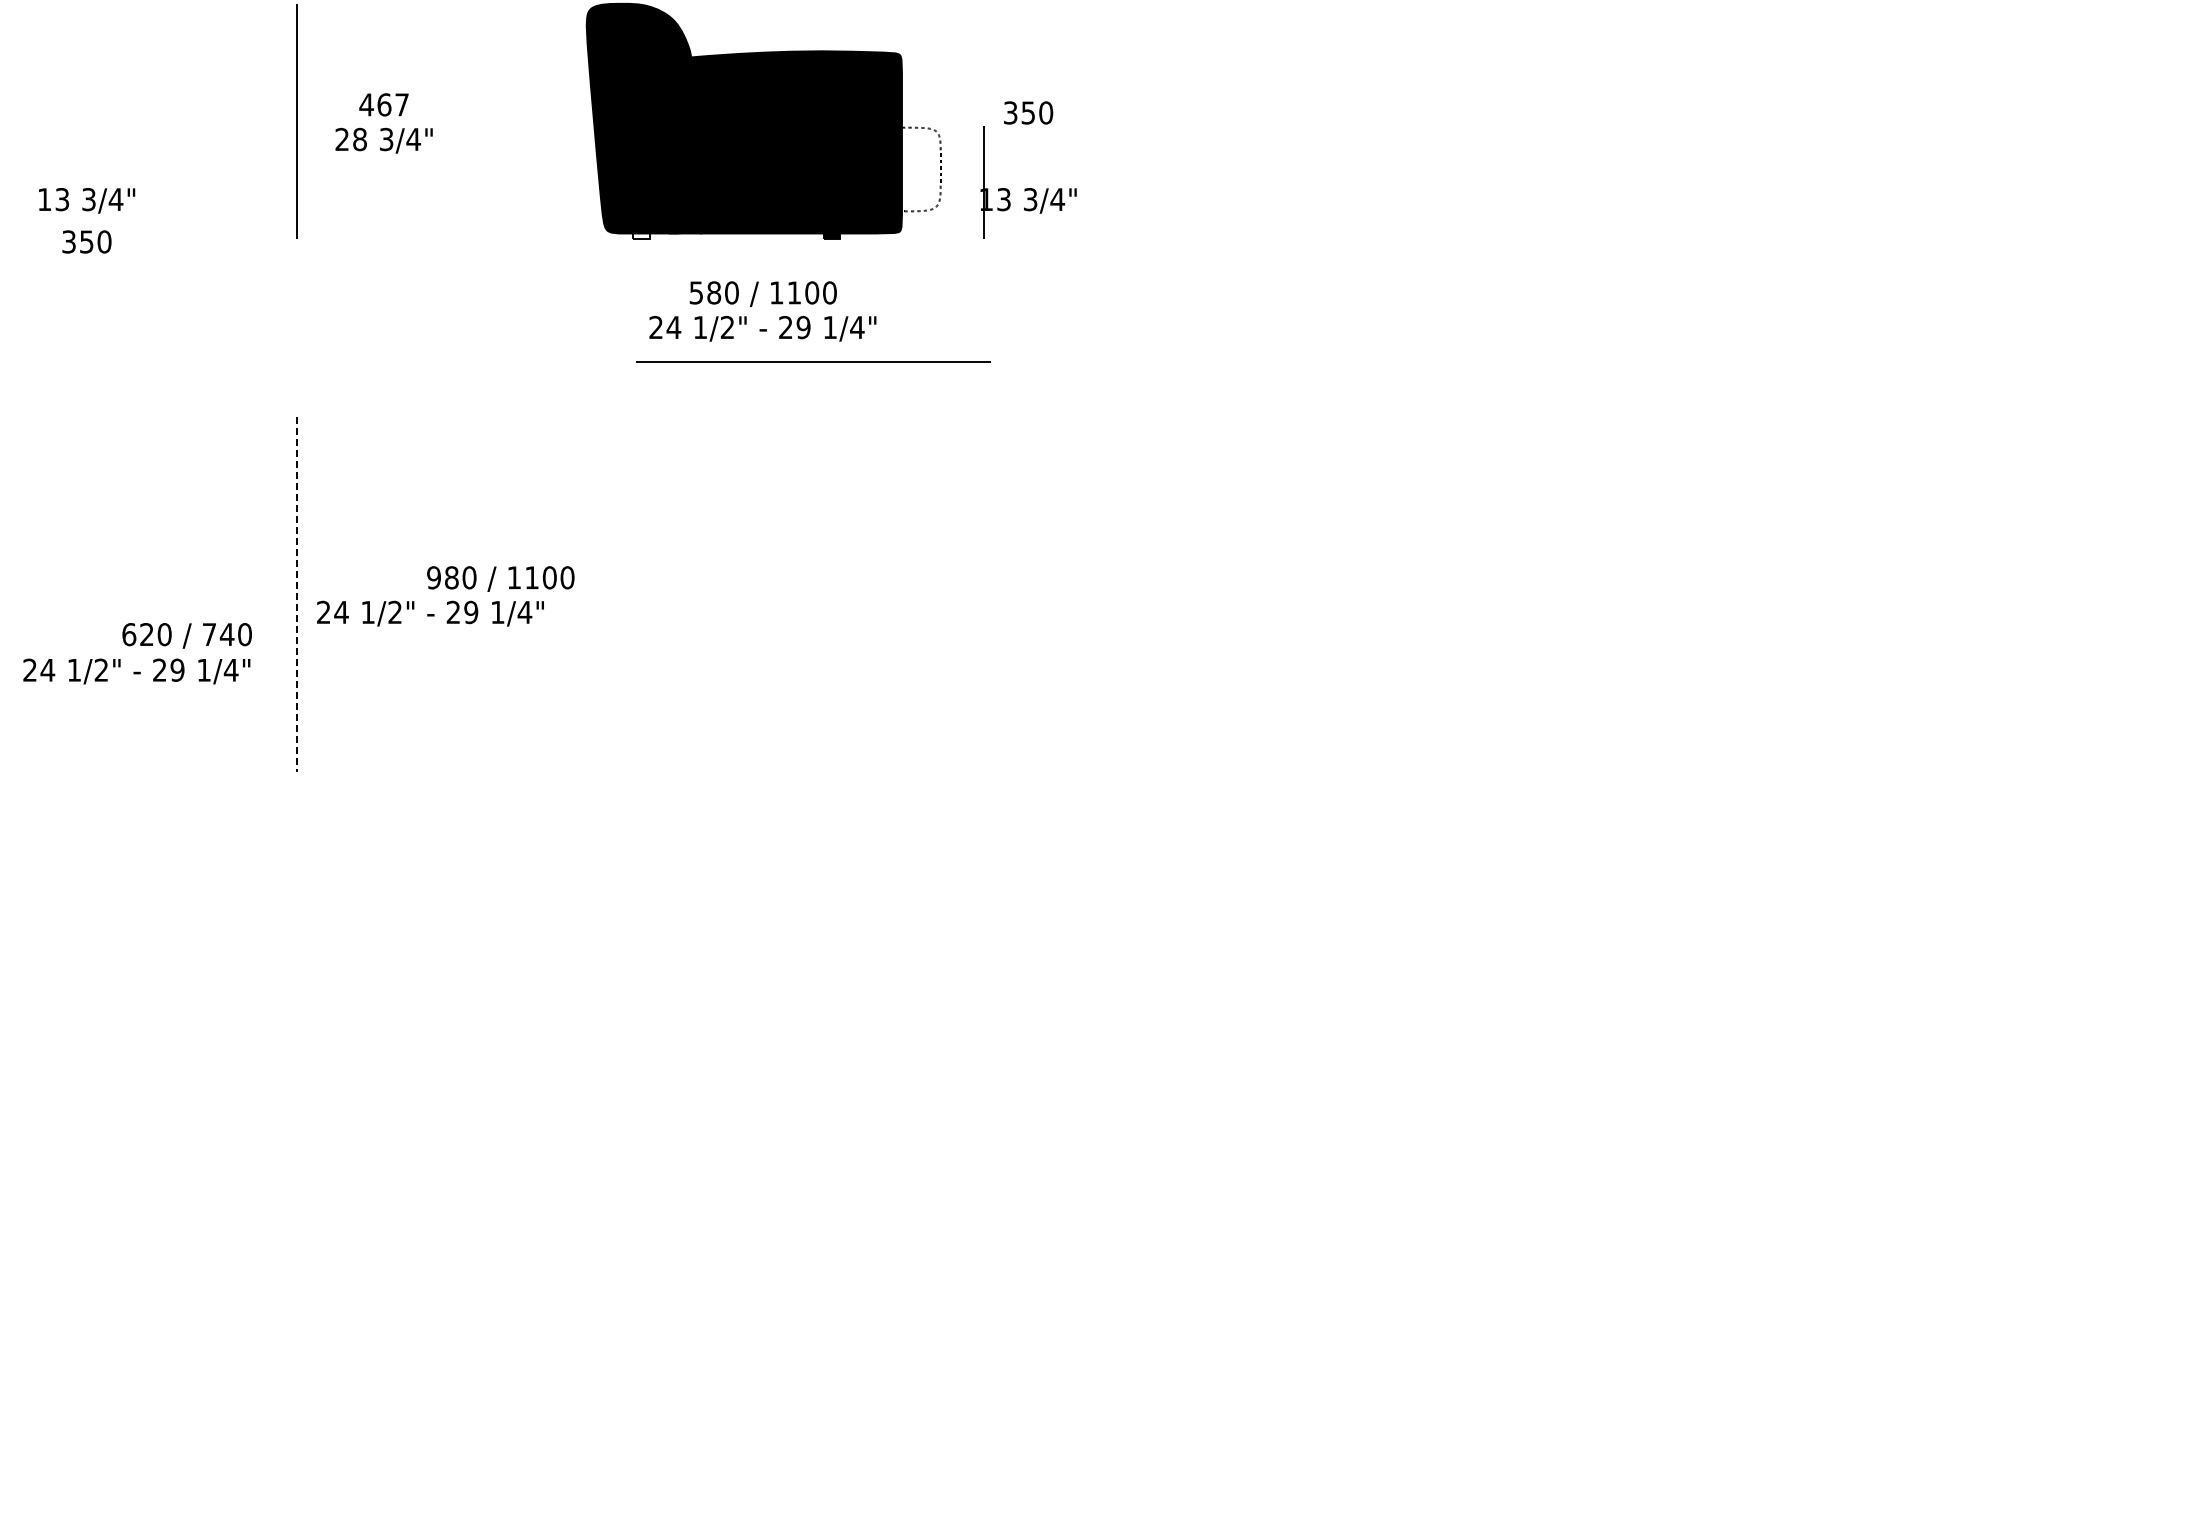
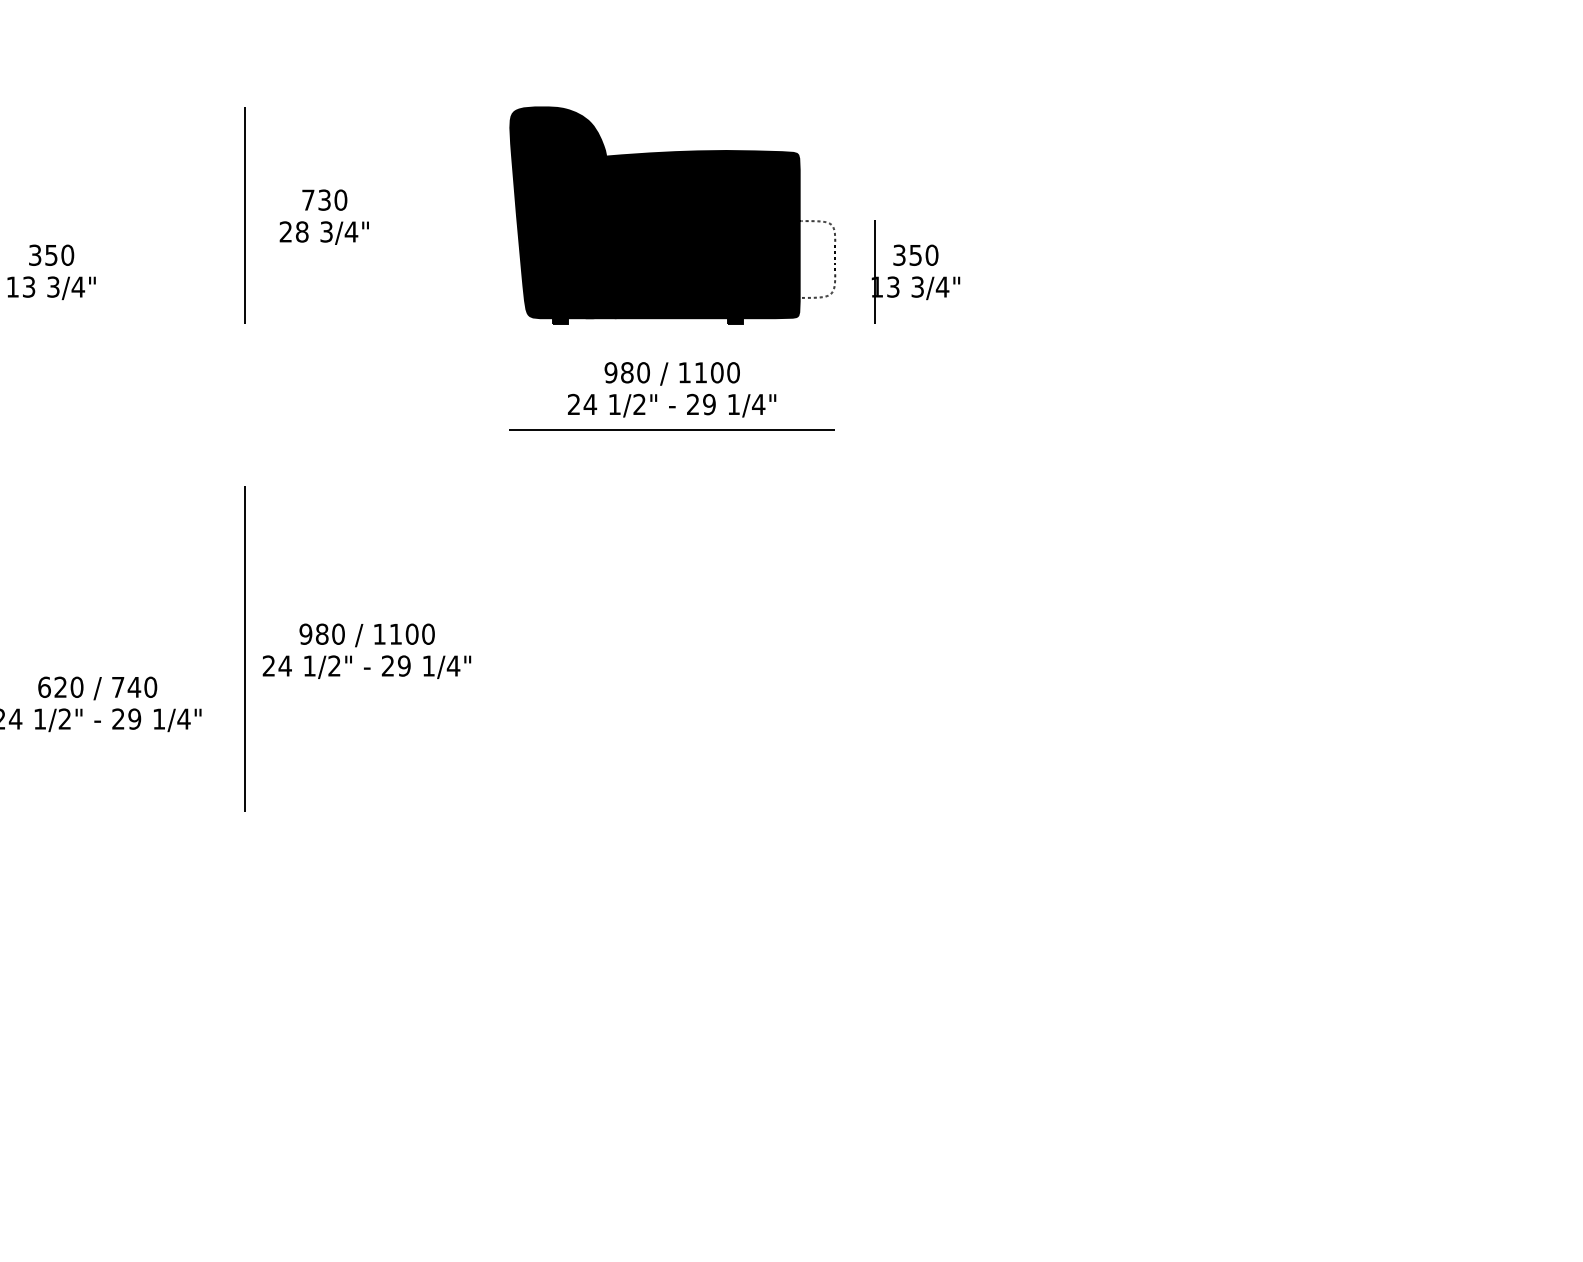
text: (384, 104) -> (324, 199), 467 -> 730
text: (1028, 112) -> (915, 254), moved
fill: (641, 236) -> (560, 320), added
text: (86, 241) -> (51, 254), moved
text: (696, 292) -> (611, 372), 580 -> 980
line: (813, 361) -> (672, 430), moved
text: (500, 578) -> (366, 634), moved
line: (297, 594) -> (244, 649), dashed -> solid
text: (186, 635) -> (97, 688), moved

